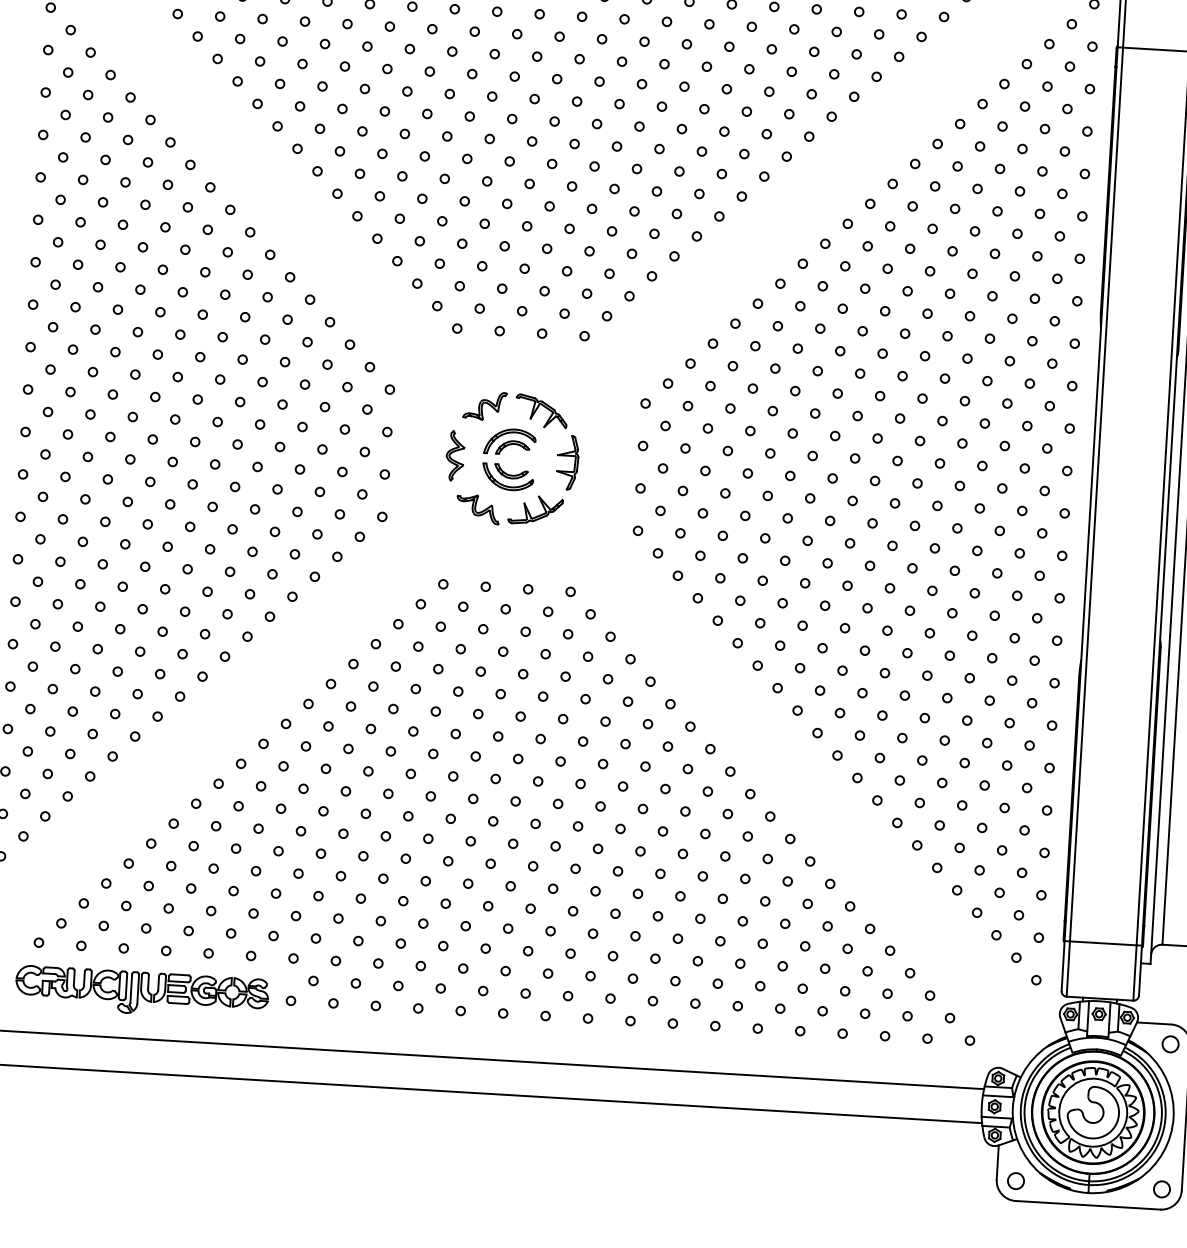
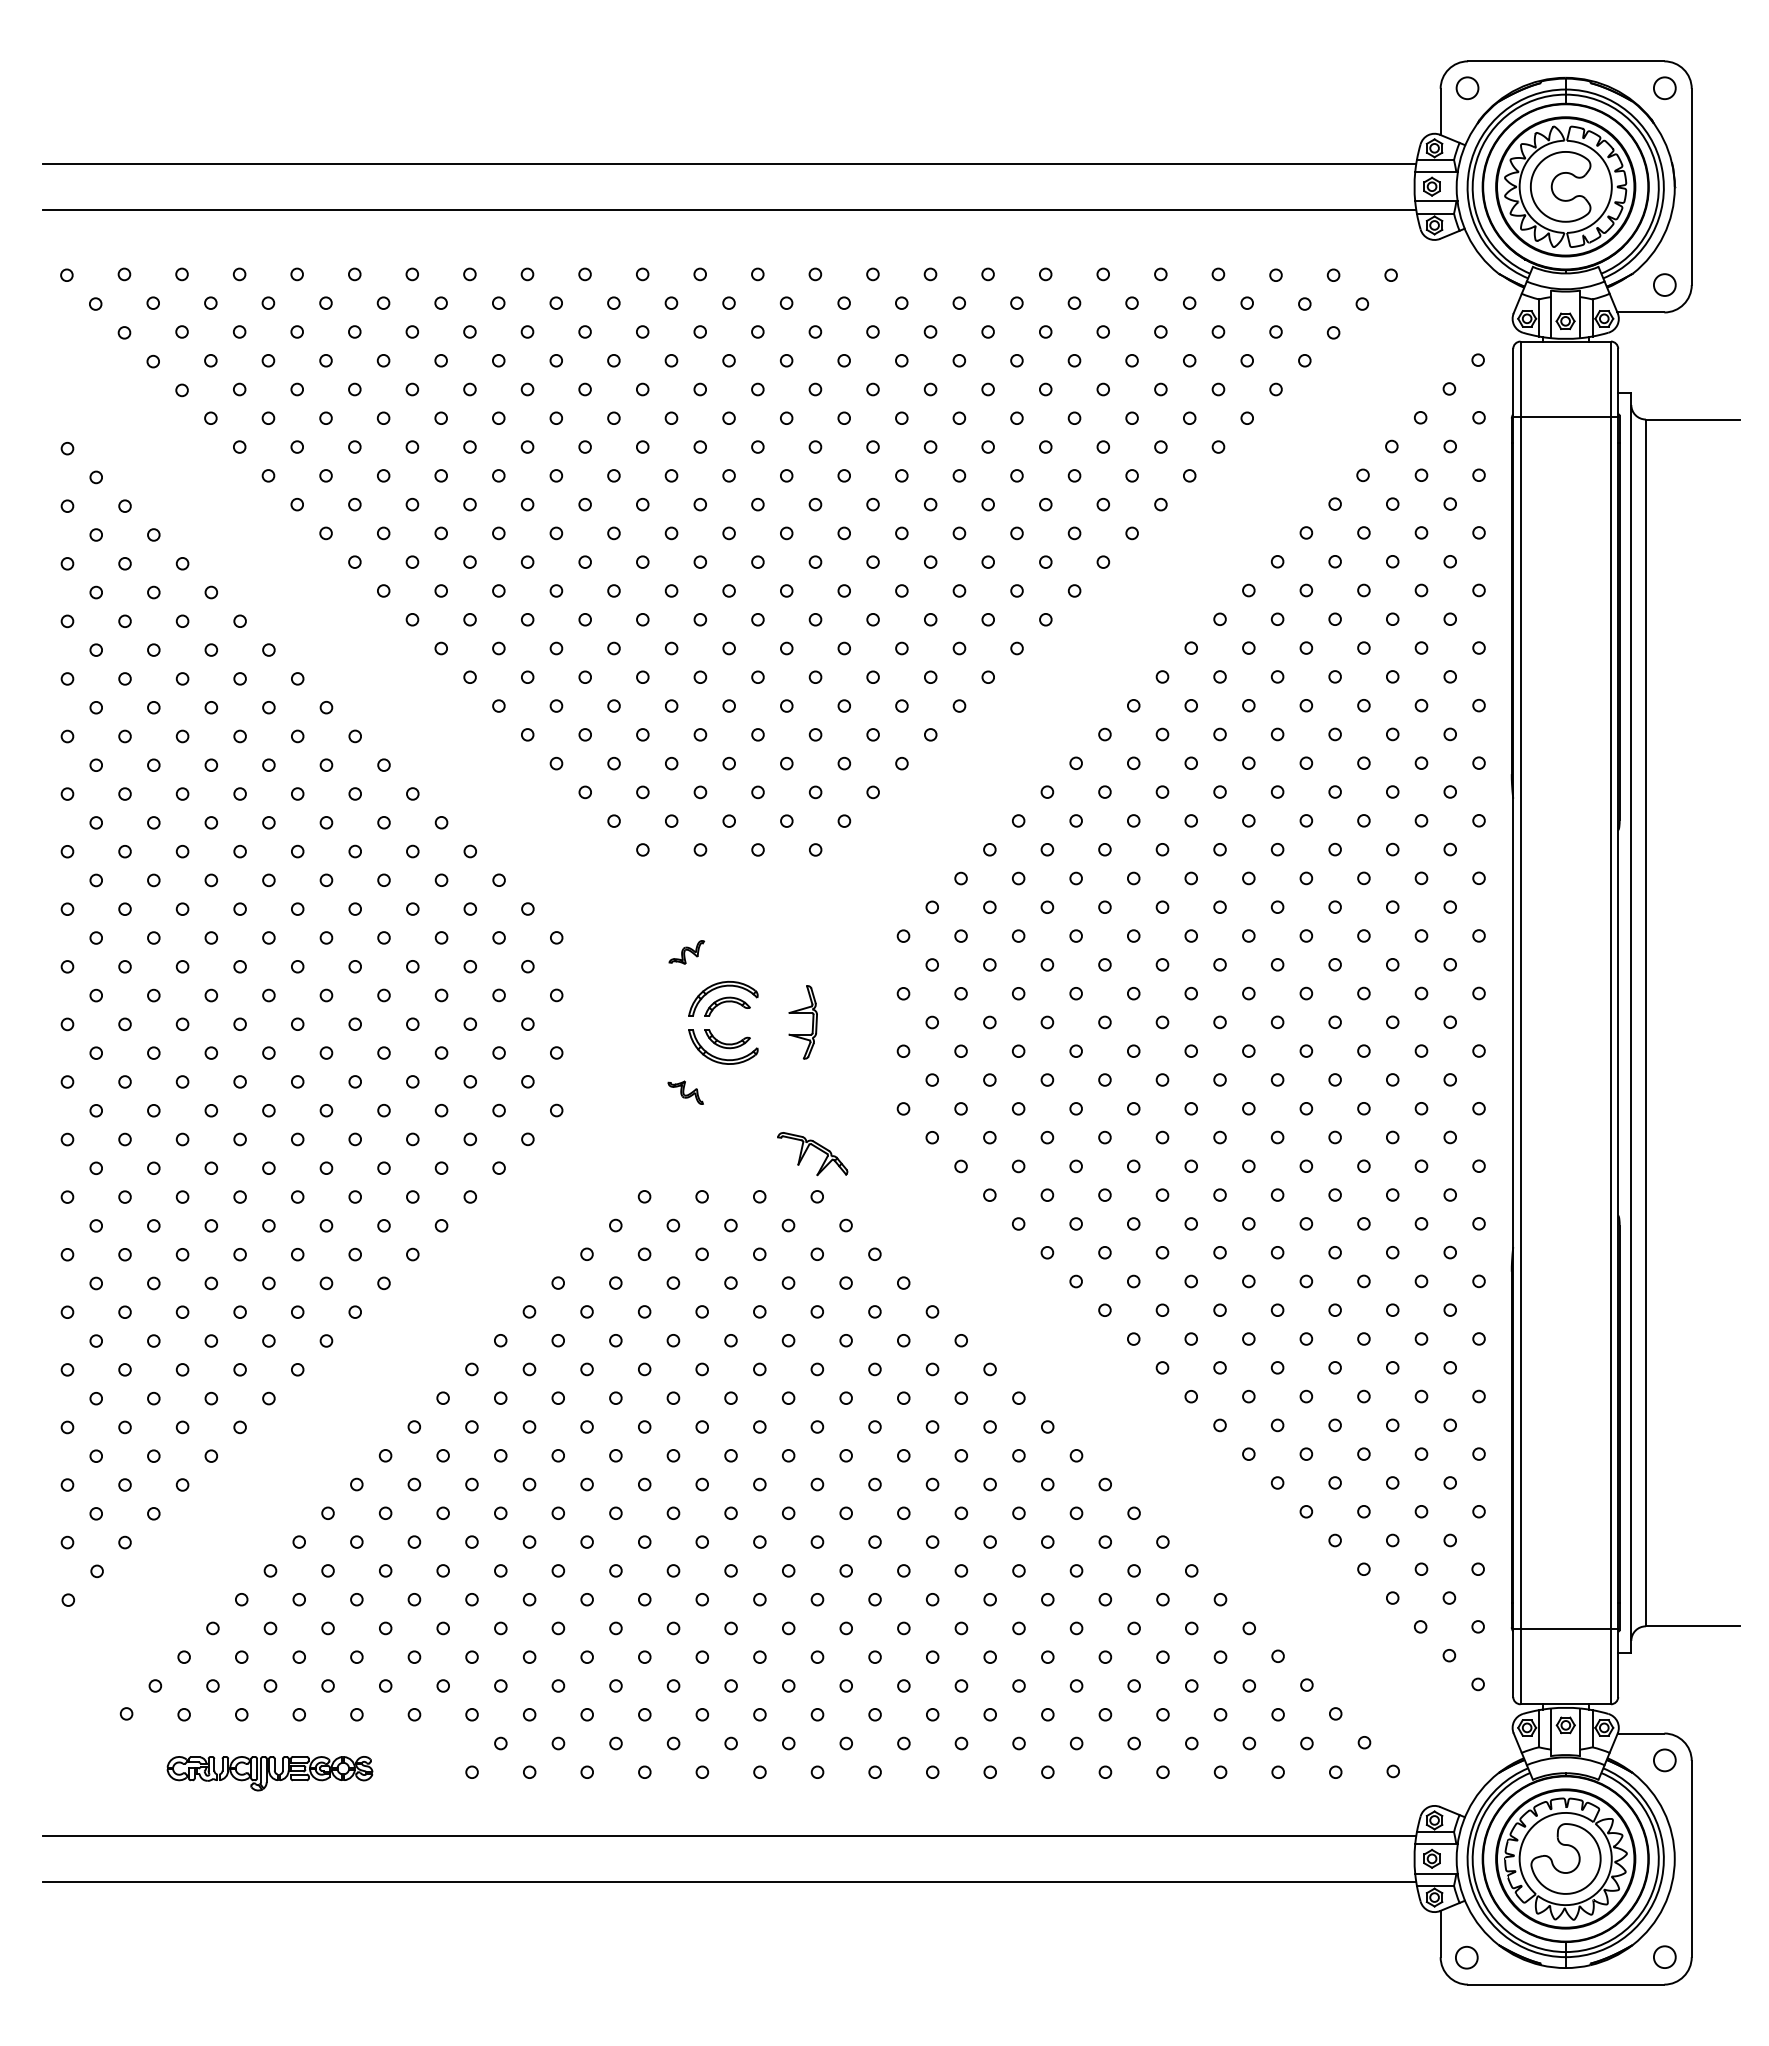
part: (484, 406) -> (686, 952), size x0.6
part: (537, 409) -> (806, 1152), moved
part: (455, 455) -> (650, 1021), removed
part: (478, 509) -> (685, 1092), size x0.6
part: (537, 515) -> (766, 1096), removed
part: (141, 992) -> (269, 1773), size x0.6

